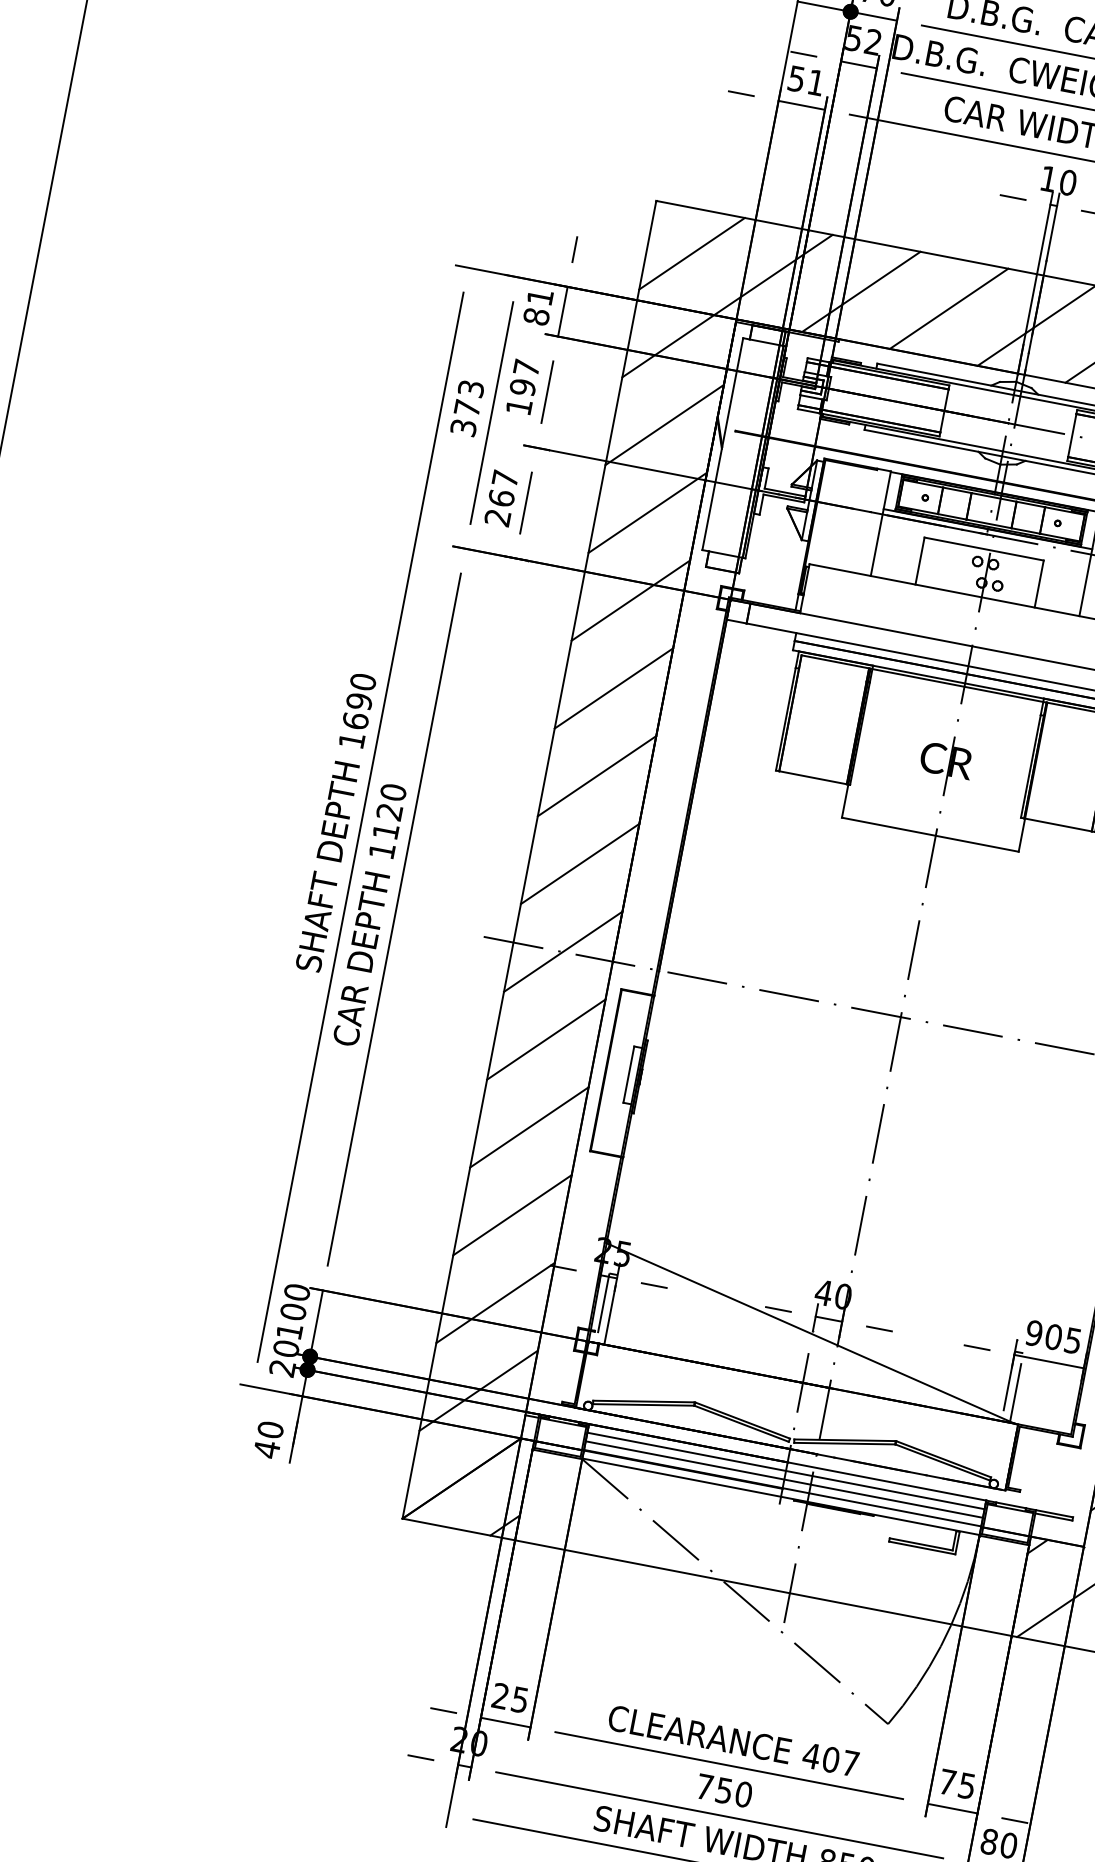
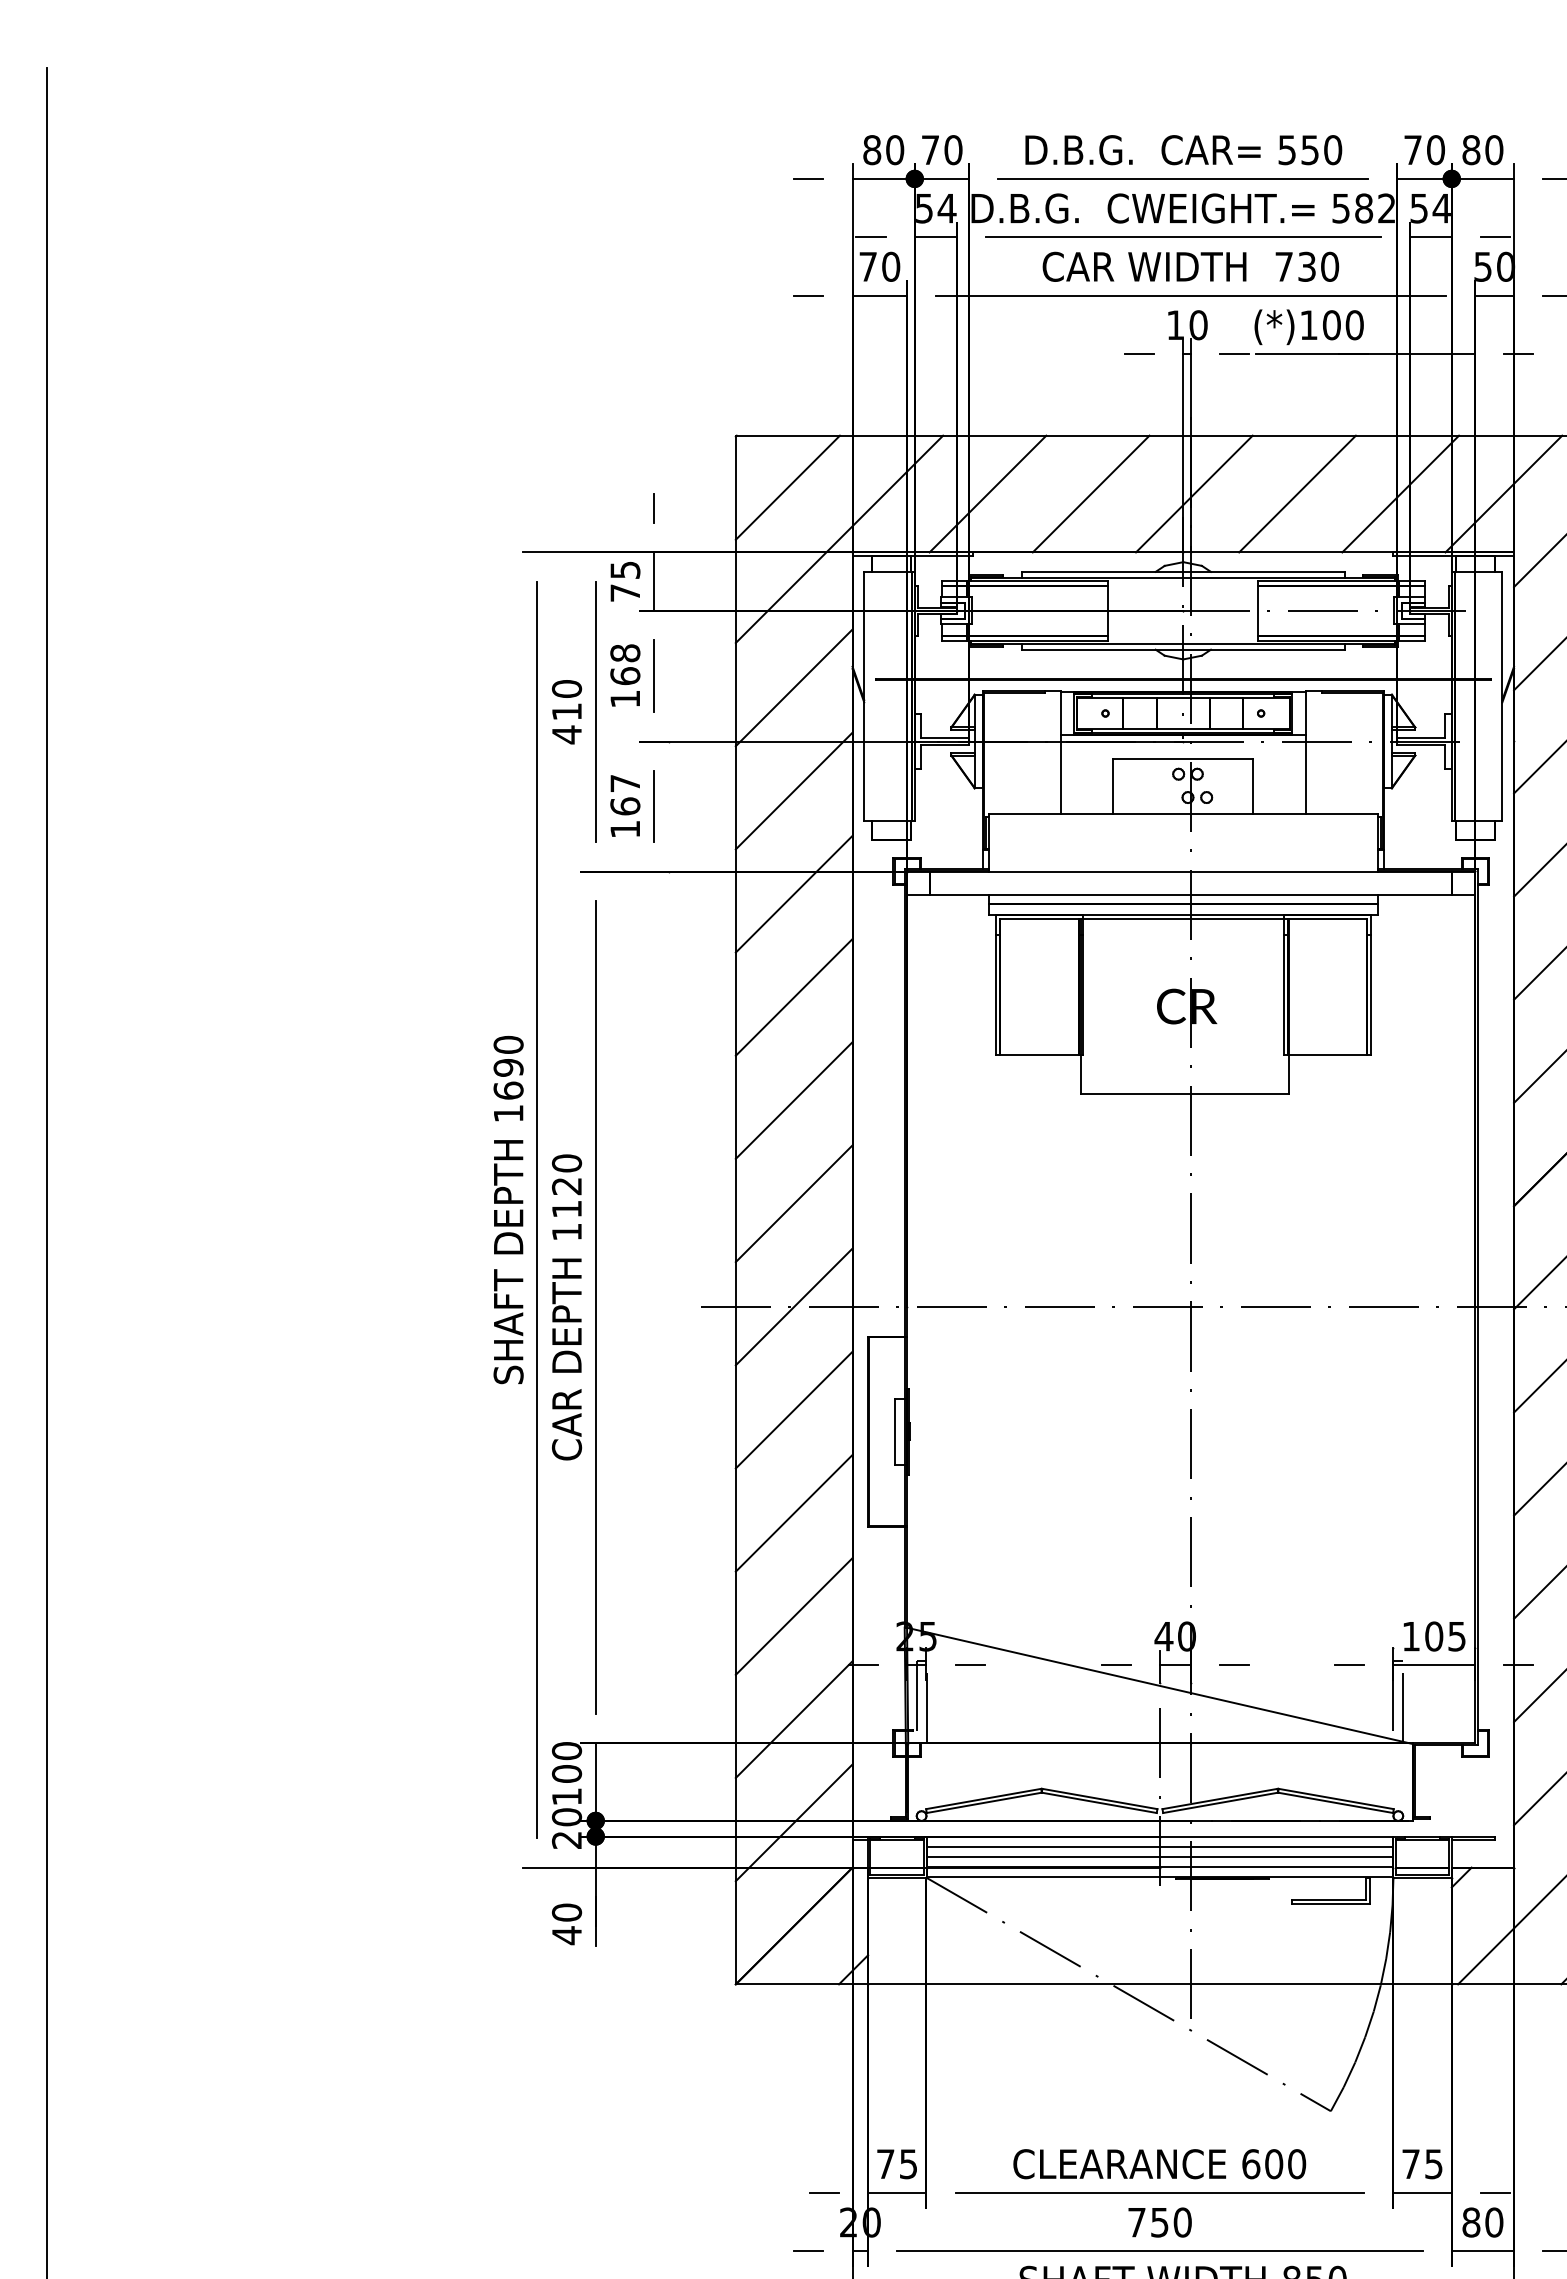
text: (872, 42) -> (946, 208), 52 -> 54
text: (806, 80) -> (879, 266), 51 -> 70
text: (538, 306) -> (625, 581), 81 -> 75
text: (524, 377) -> (625, 664), 197 -> 168
text: (466, 408) -> (566, 712), 373 -> 410
text: (497, 517) -> (624, 829), 267 -> 167
text: (1034, 1333) -> (1411, 1636), 905 -> 105
text: (500, 1695) -> (885, 2163), 25 -> 75
text: (830, 1760) -> (1273, 2164), 407 -> 600

